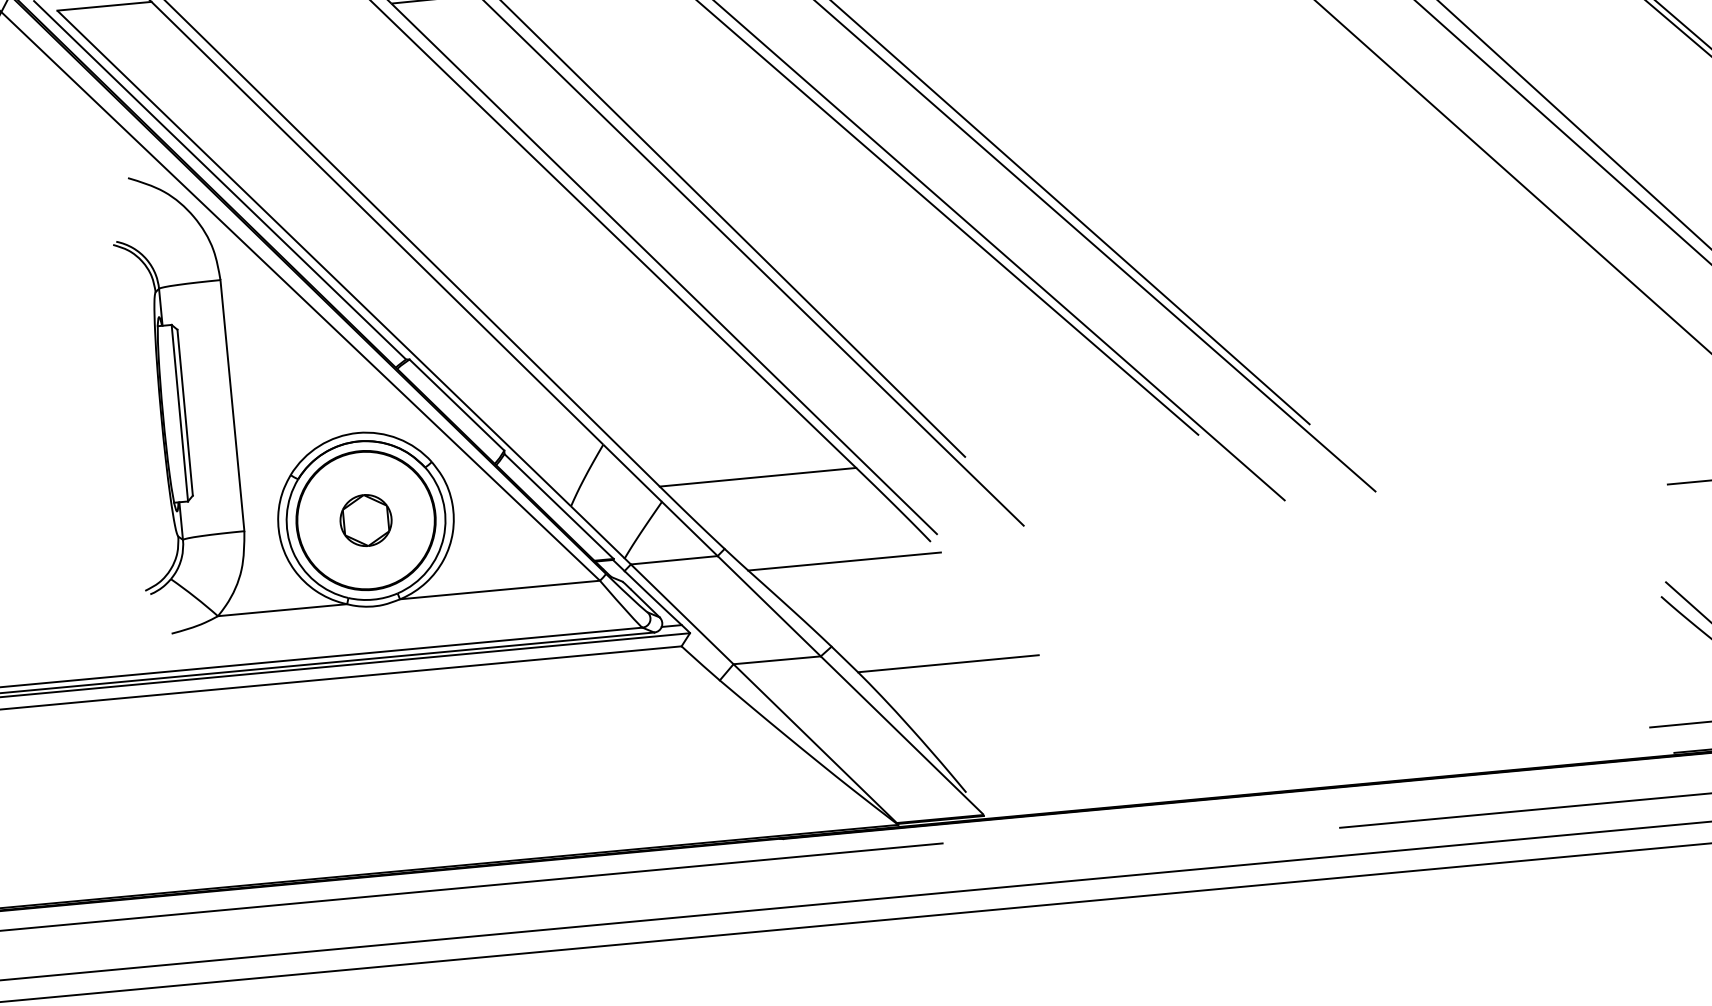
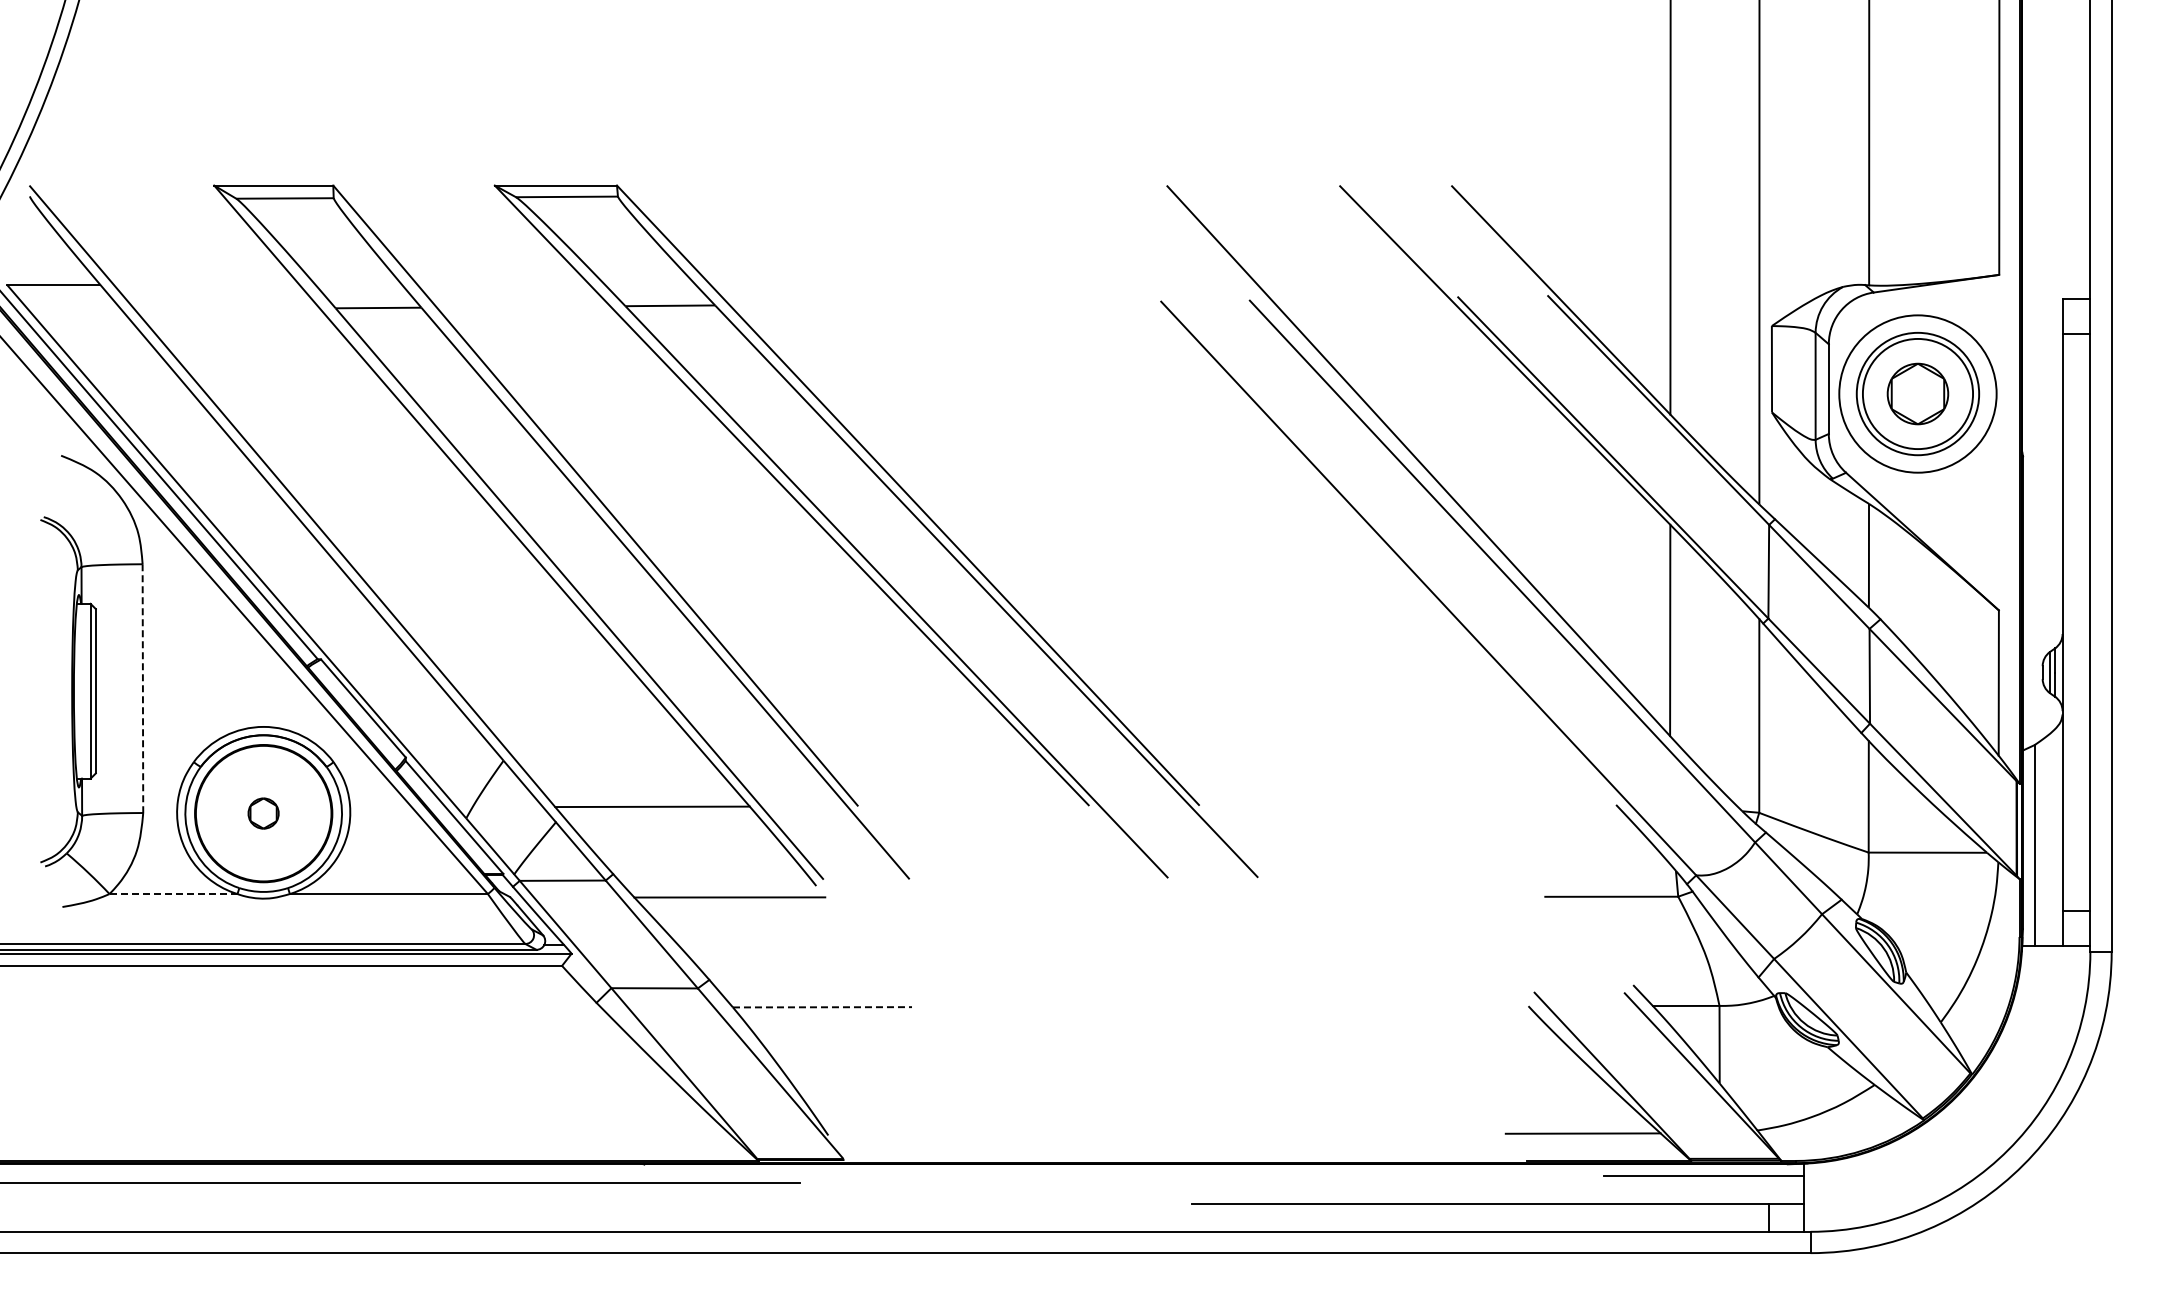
line: (232, 406) -> (142, 689), solid -> dashed
part: (365, 520) -> (263, 813), size x0.6
line: (282, 610) -> (173, 894), solid -> dashed
line: (948, 663) -> (822, 1007), solid -> dashed

